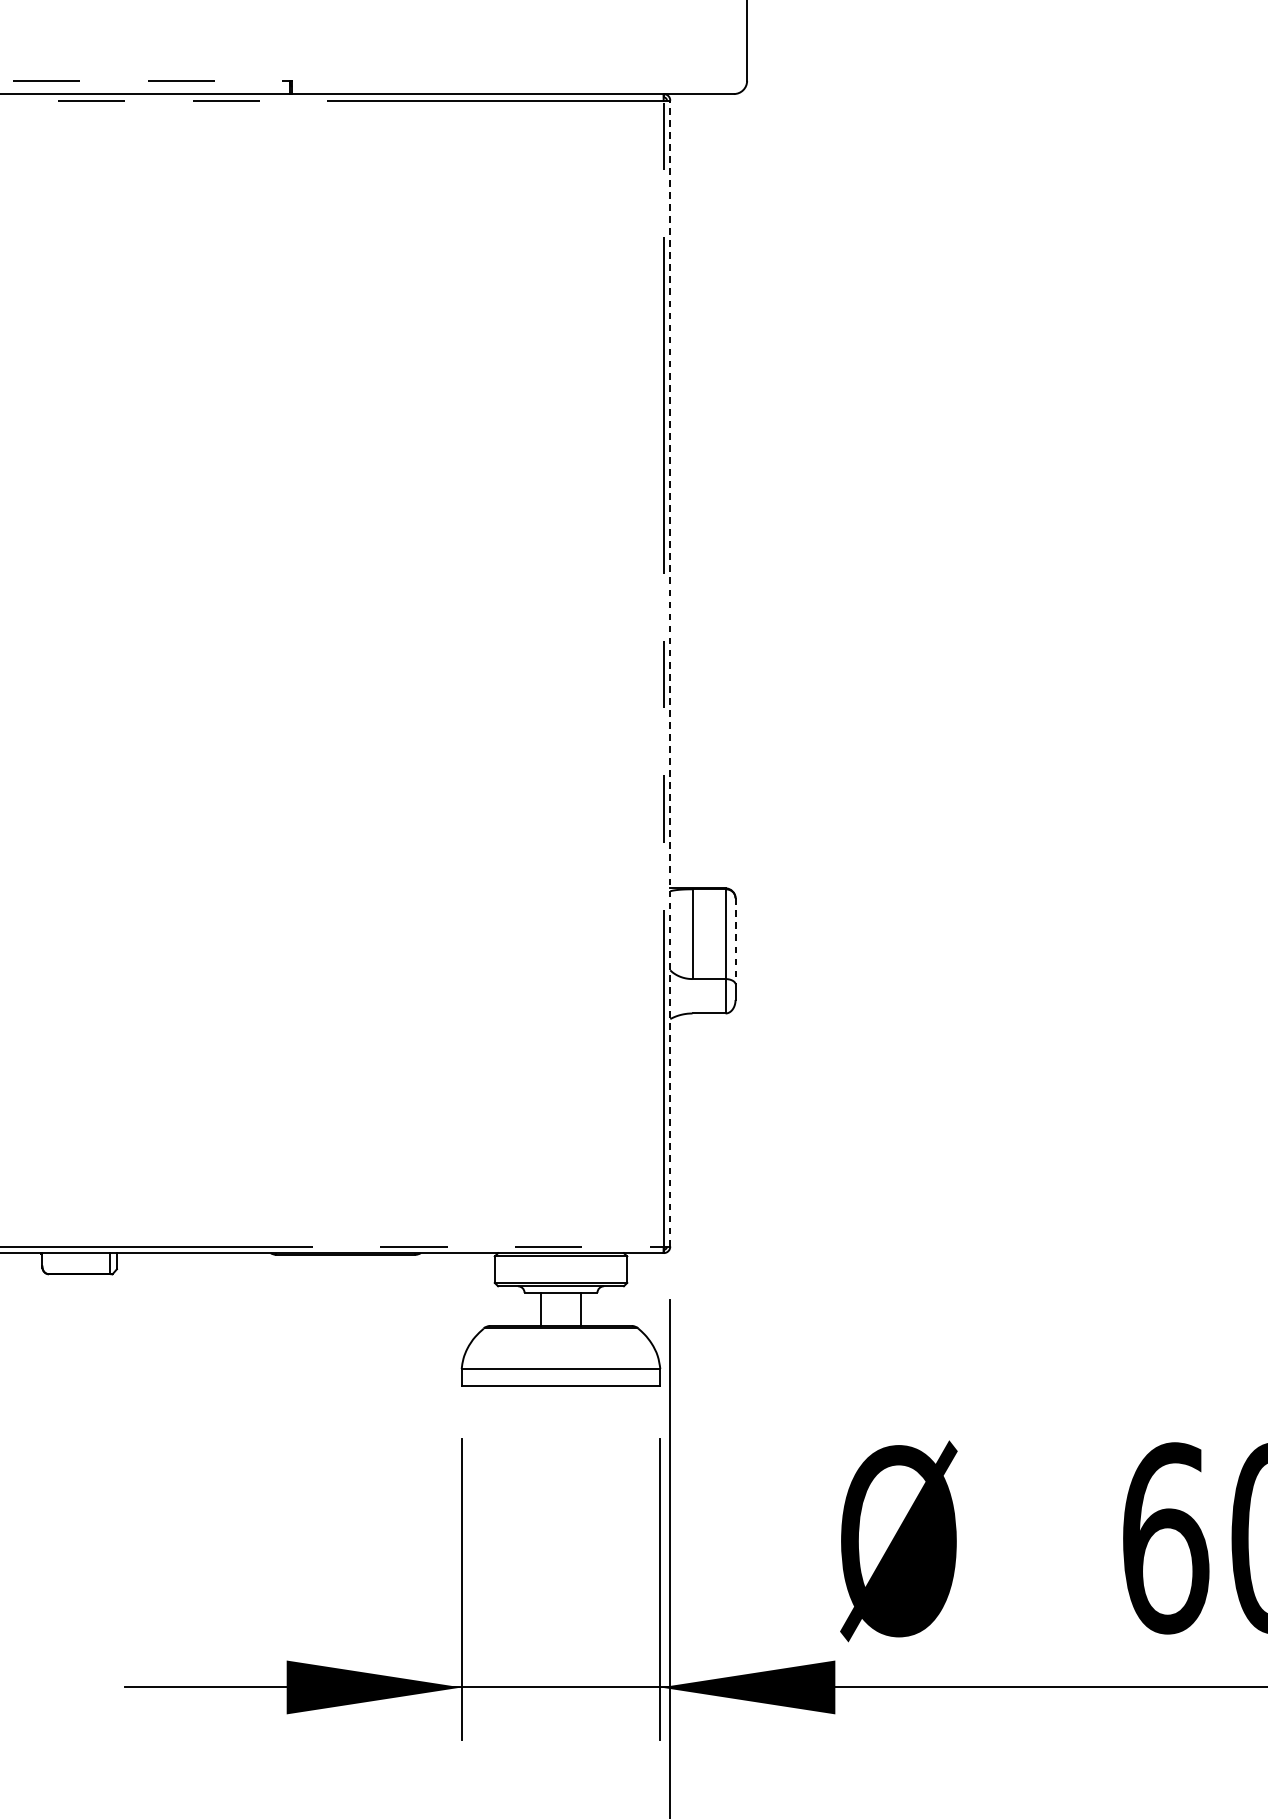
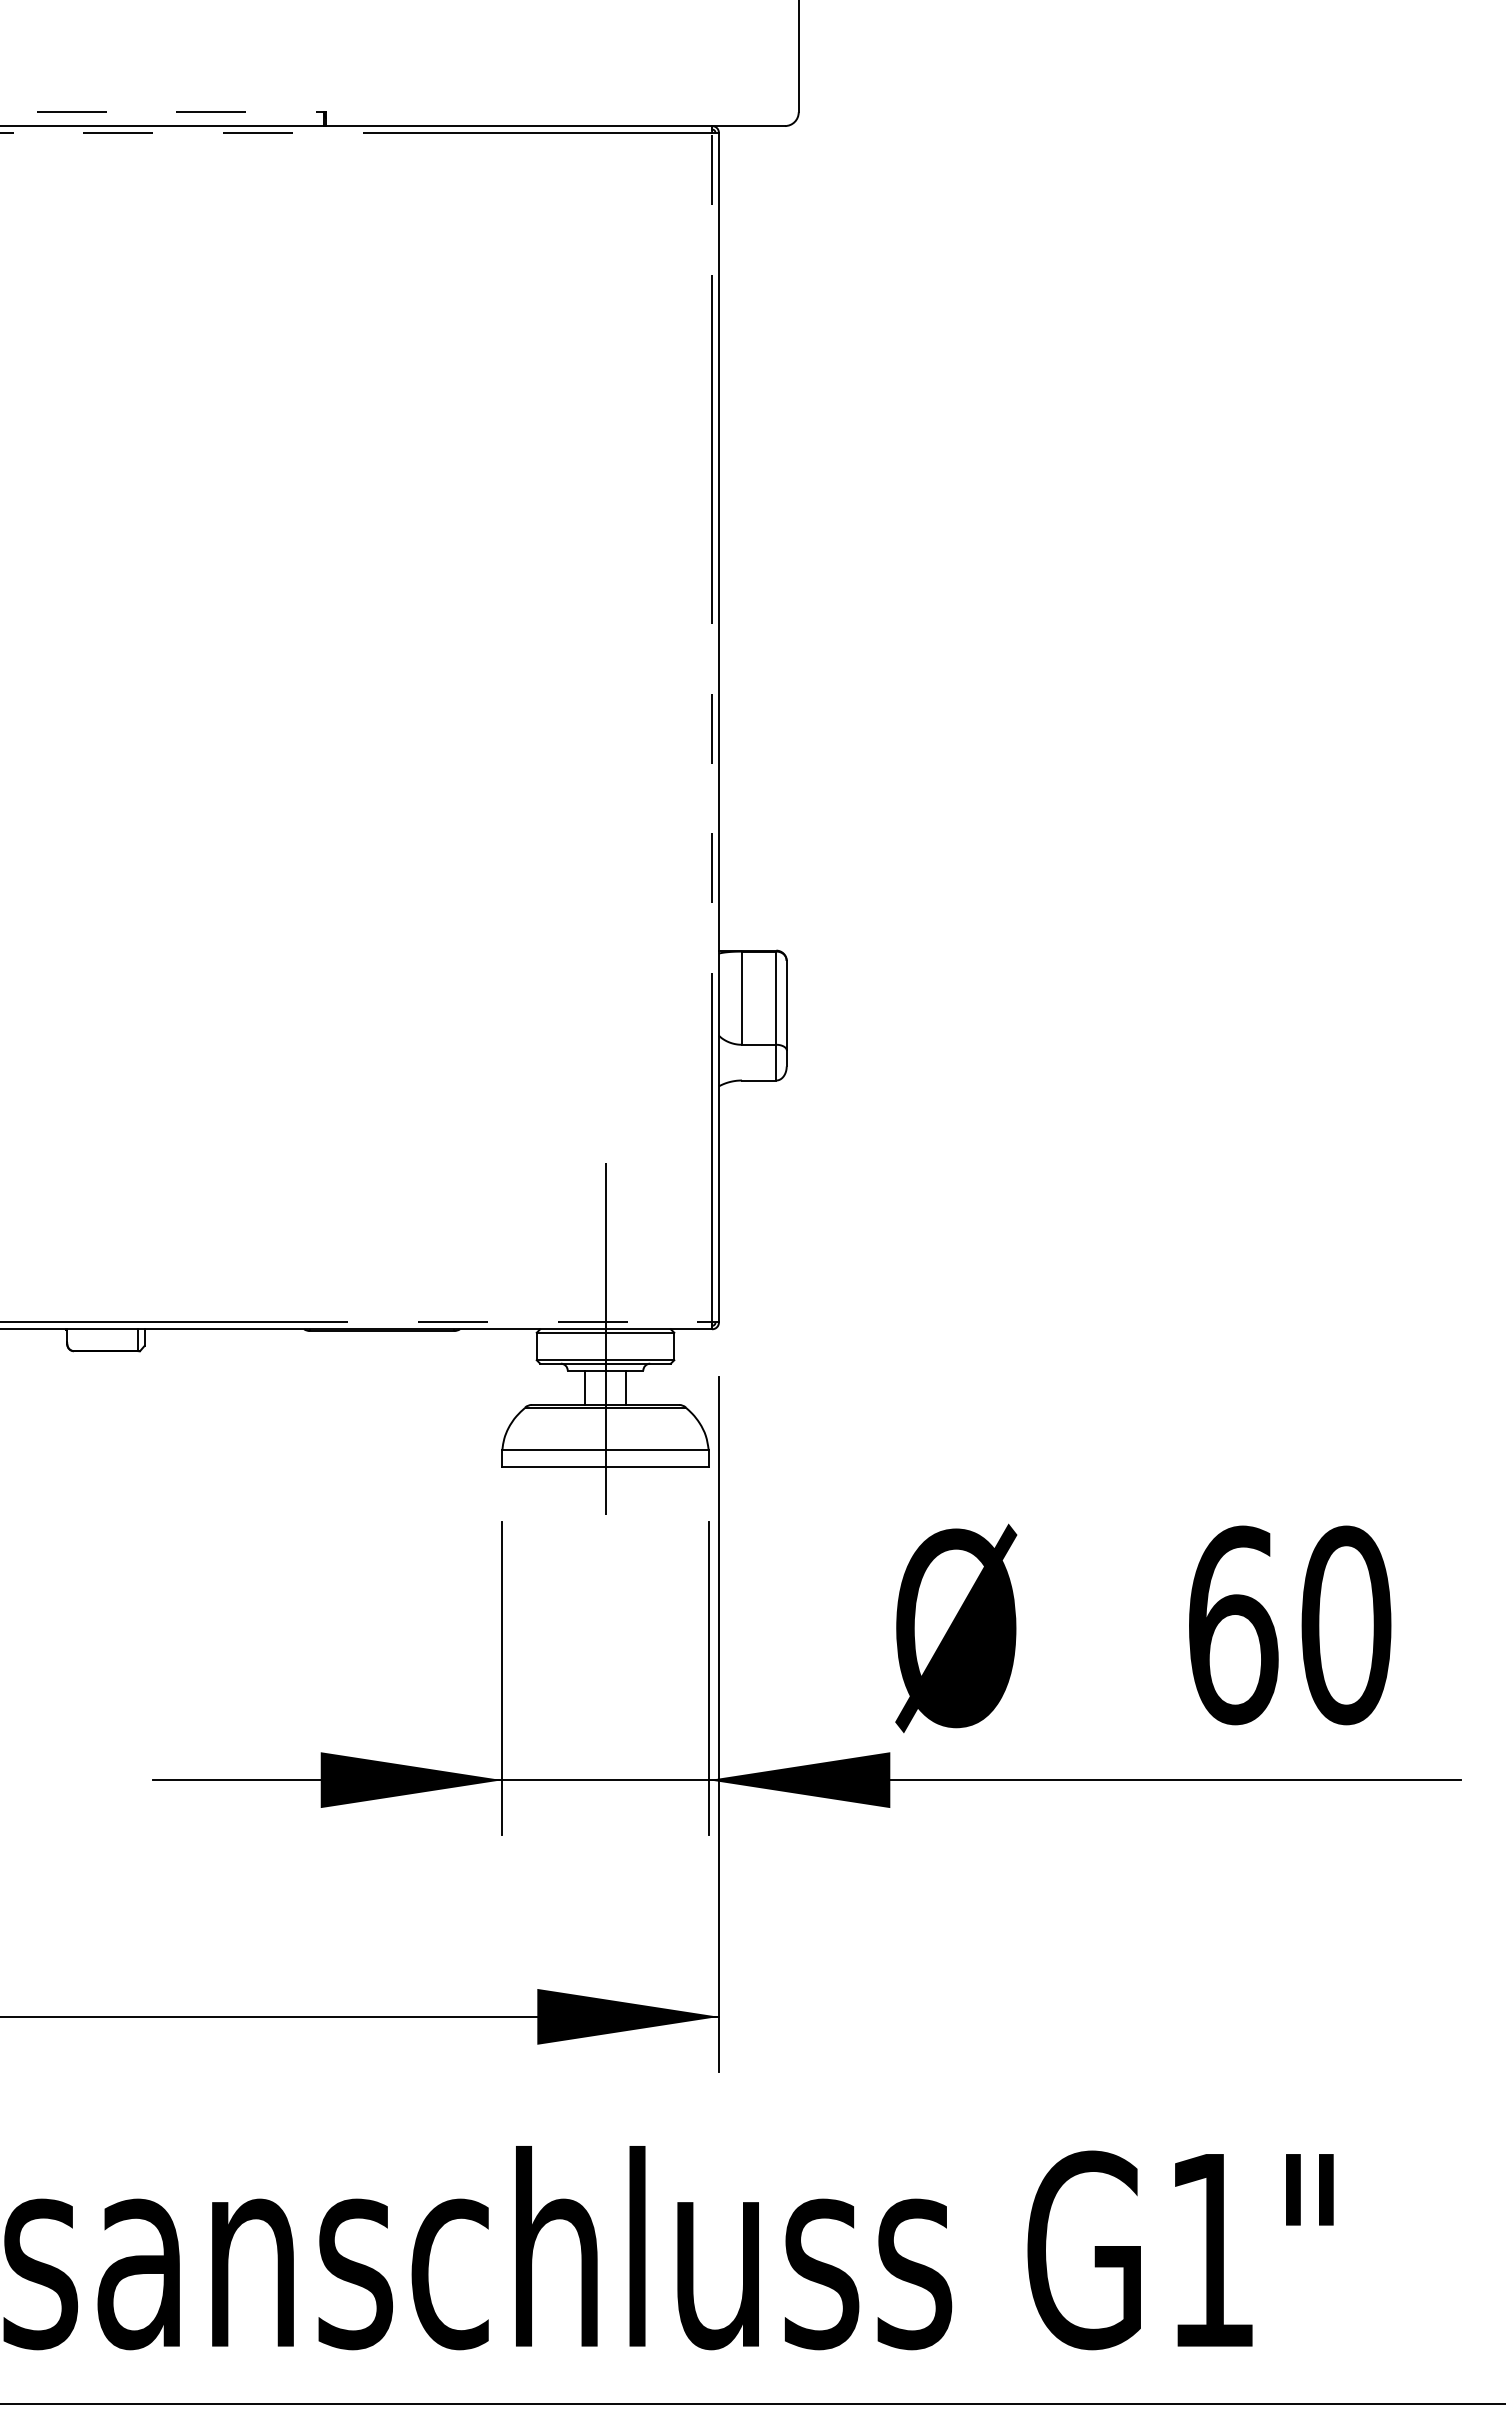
line: (669, 673) -> (718, 727), dashed -> solid
line: (735, 941) -> (786, 1005), dashed -> solid
line: (560, 1262) -> (605, 1338), added

